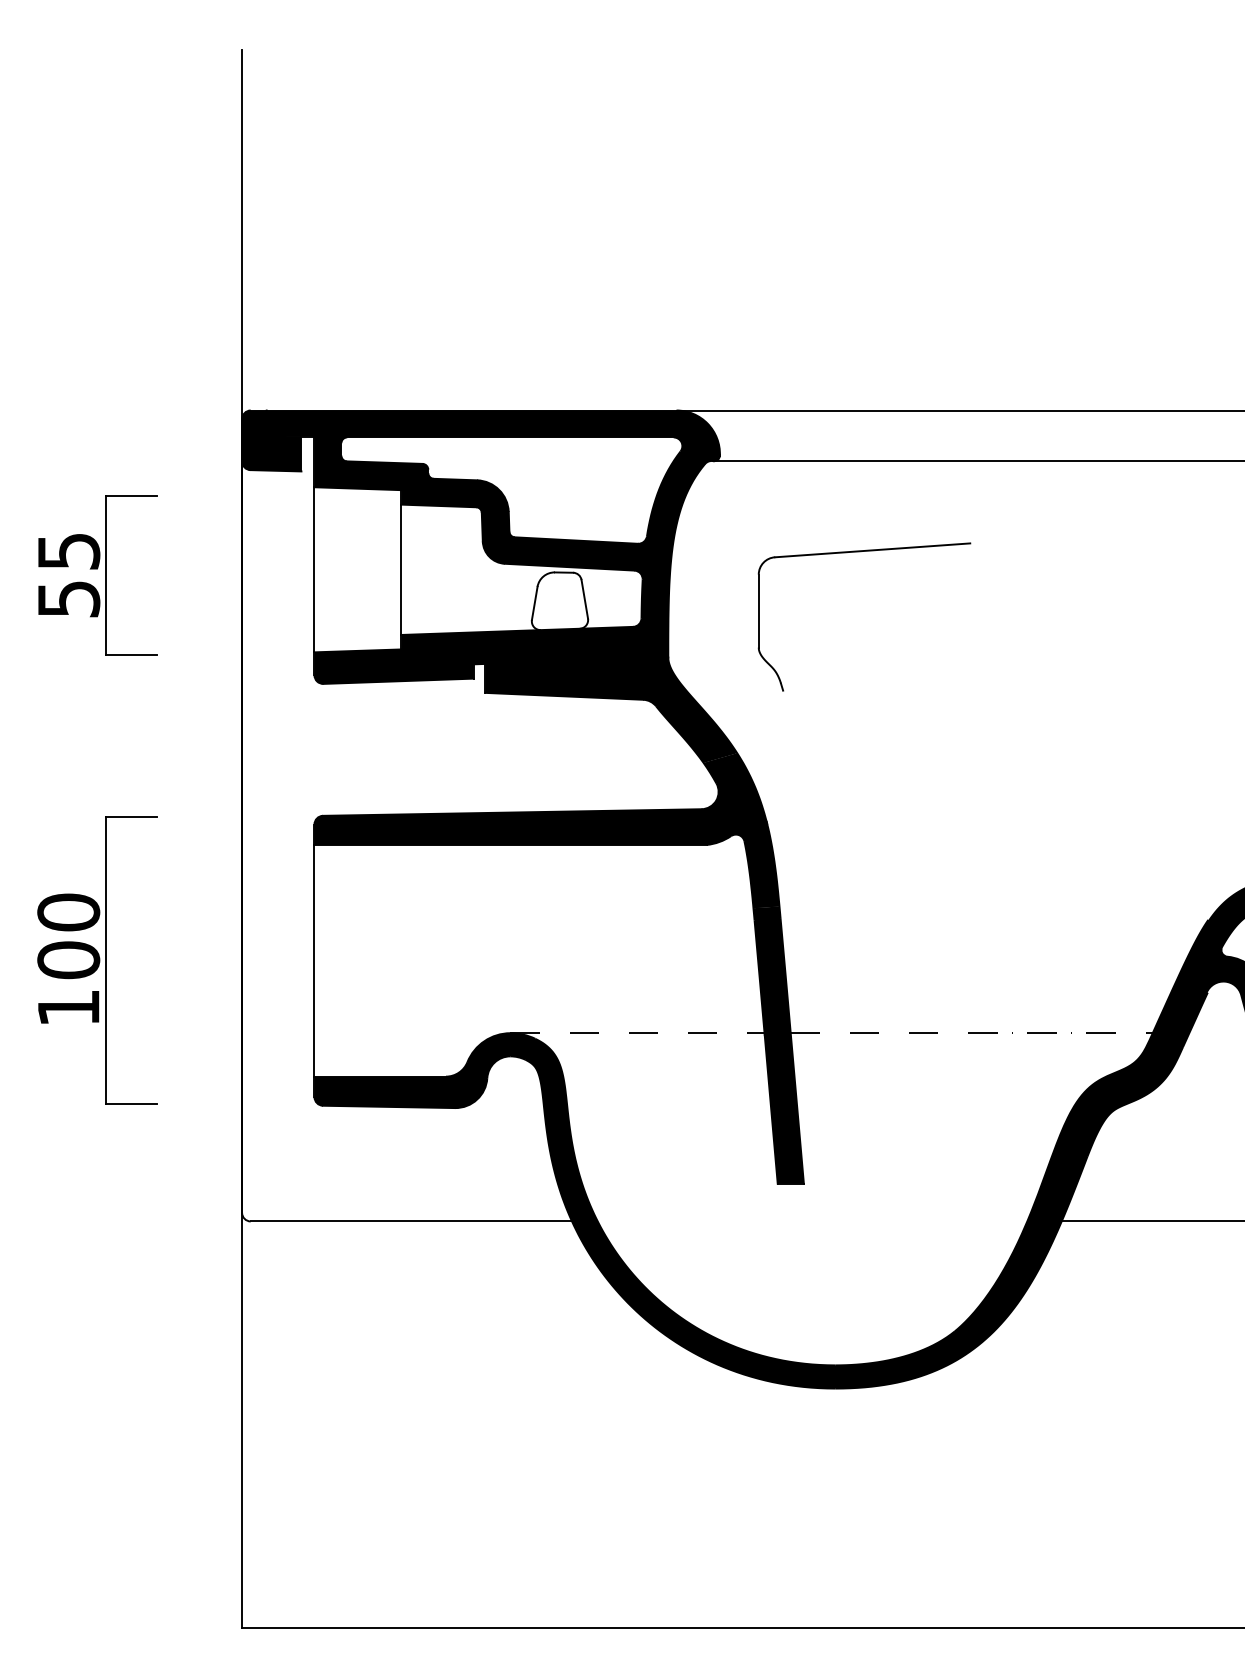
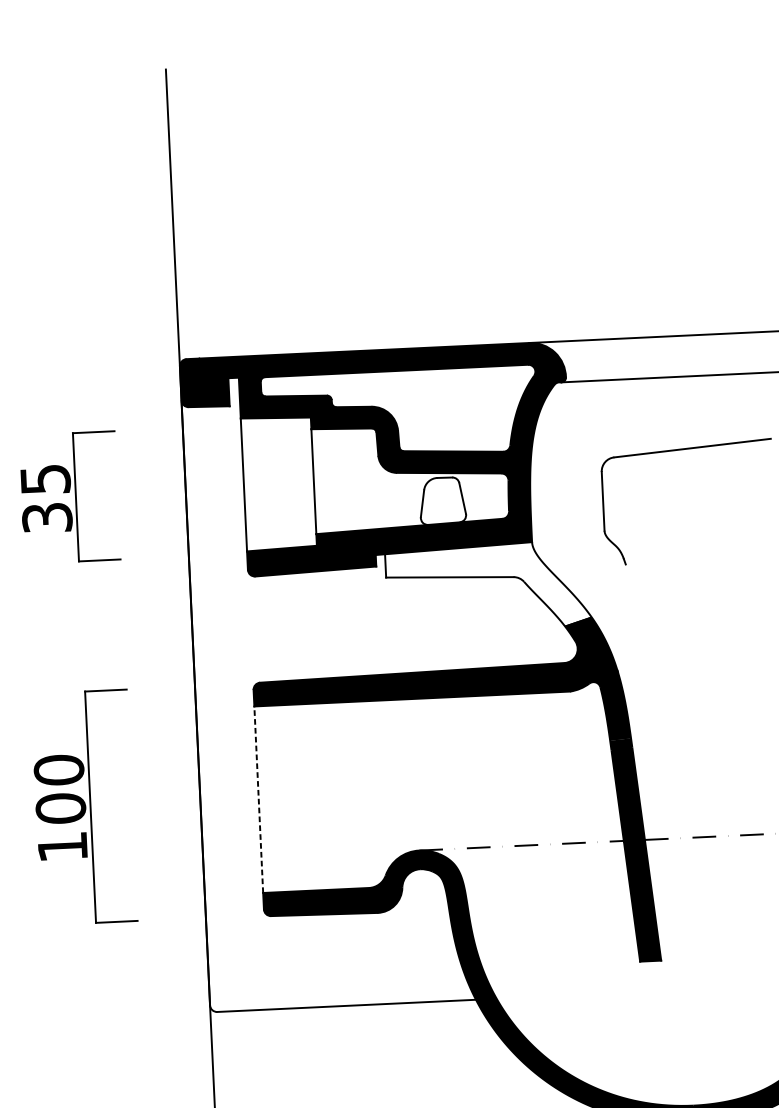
text: (68, 598) -> (47, 517), 55 -> 35
fill: (611, 710) -> (488, 586), removed
line: (314, 960) -> (258, 799), solid -> dashed

